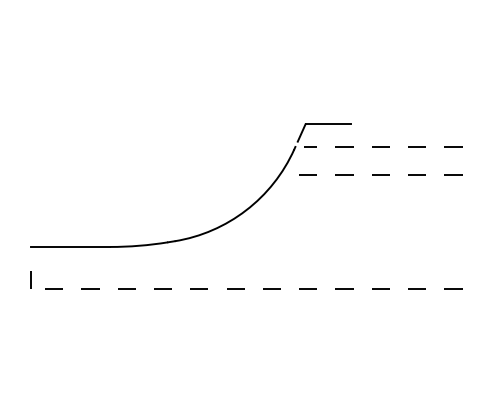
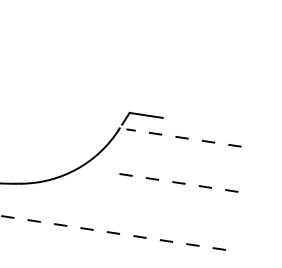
line: (380, 174) -> (178, 182), moved

